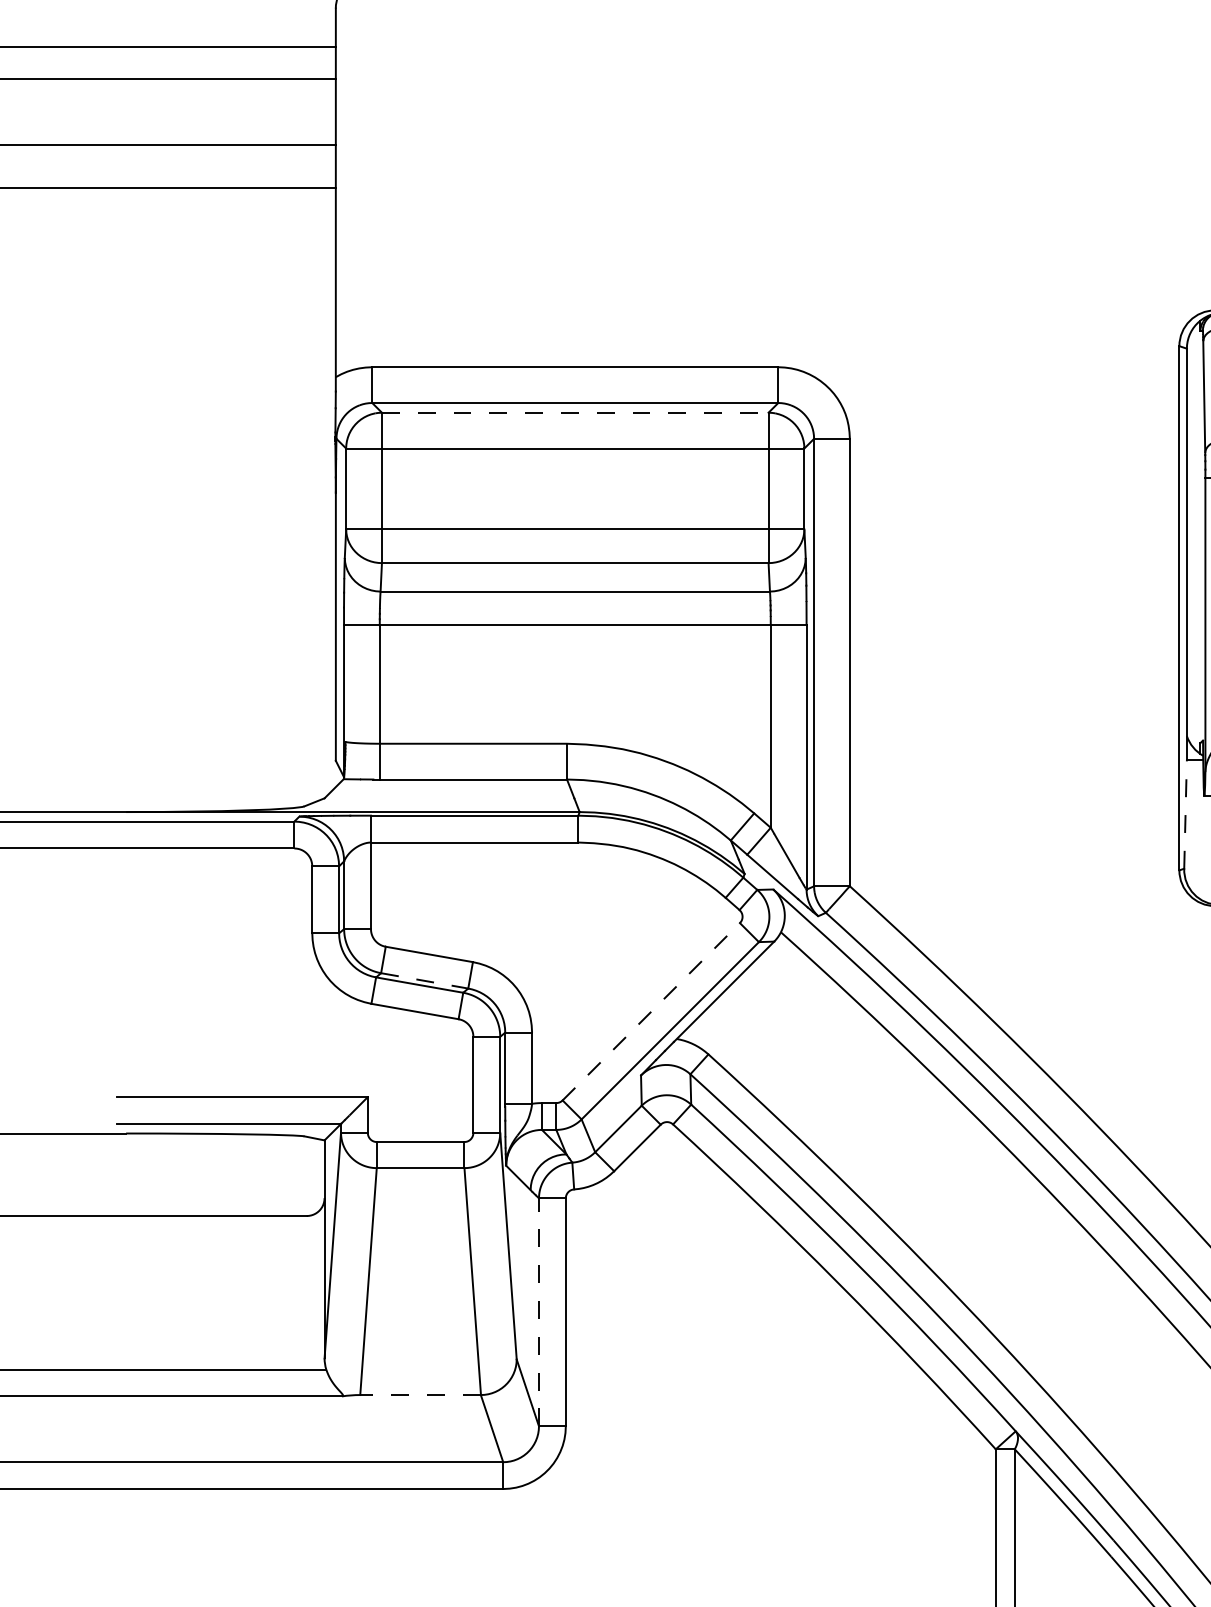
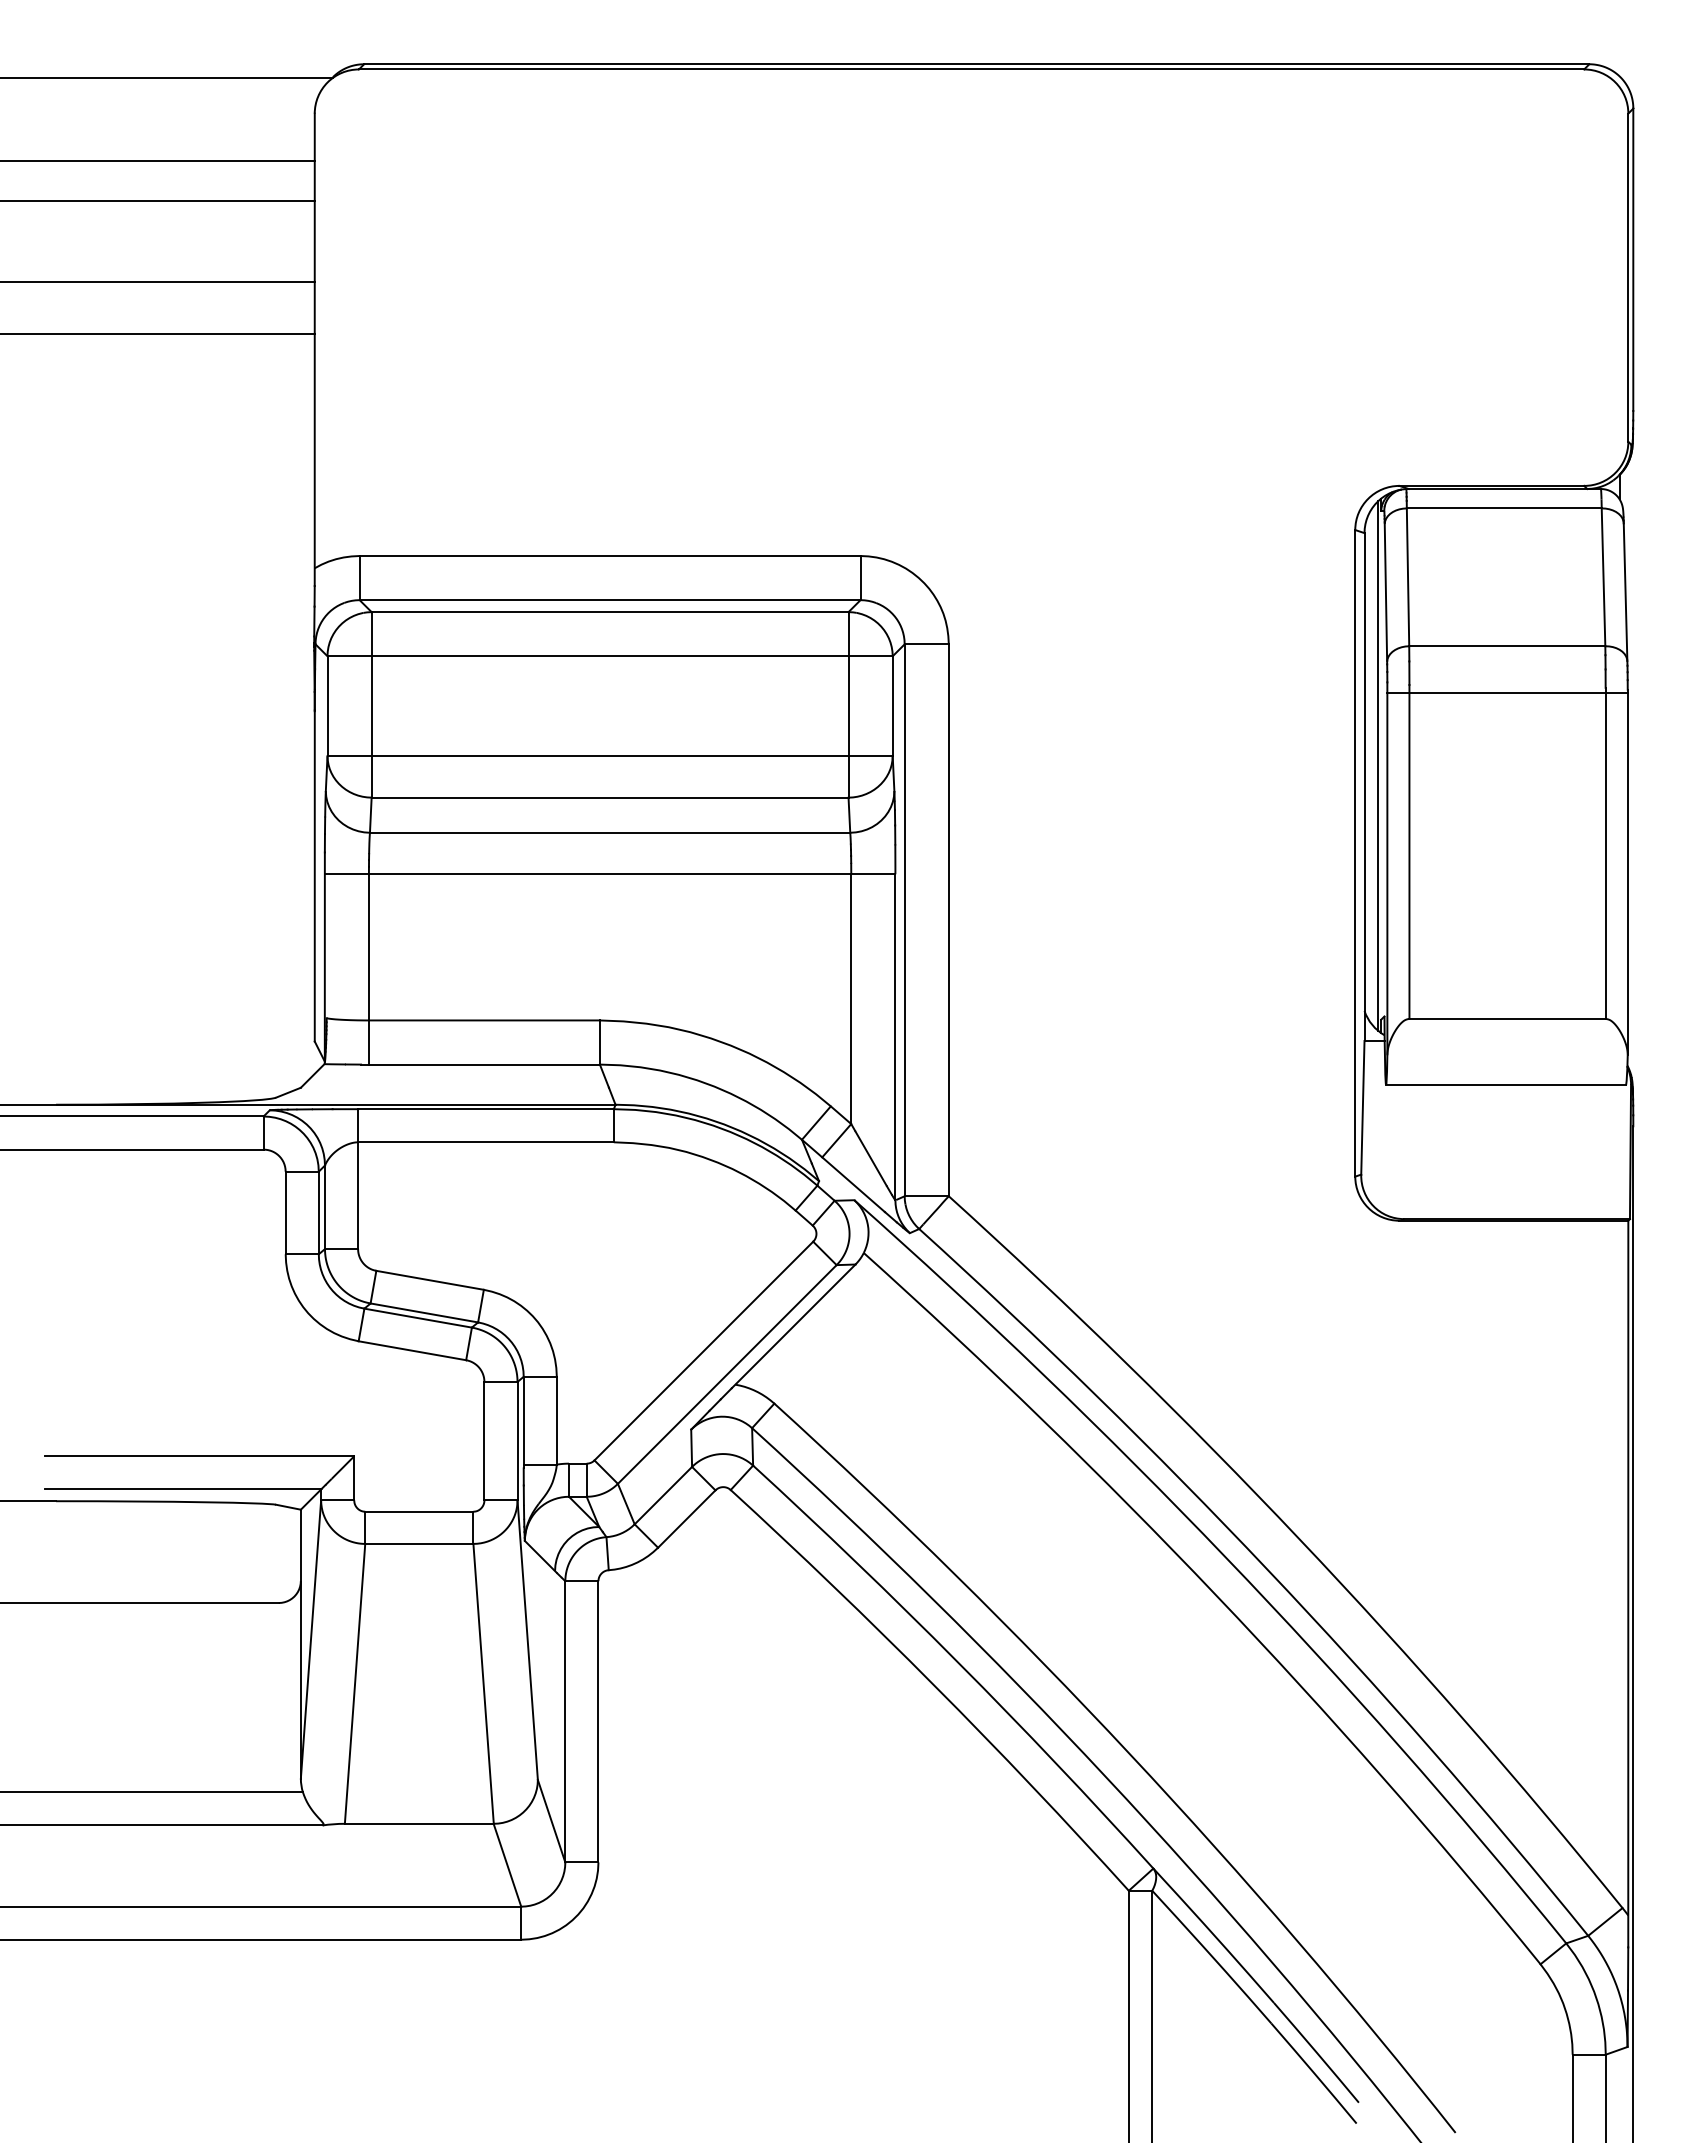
line: (575, 413) -> (610, 612), dashed -> solid
line: (1198, 537) -> (1378, 765), added
line: (1185, 814) -> (1362, 1107), dashed -> solid
line: (424, 980) -> (424, 1312), dashed -> solid
line: (650, 1012) -> (703, 1351), dashed -> solid
line: (539, 1312) -> (565, 1721), dashed -> solid
line: (419, 1394) -> (418, 1823), dashed -> solid

